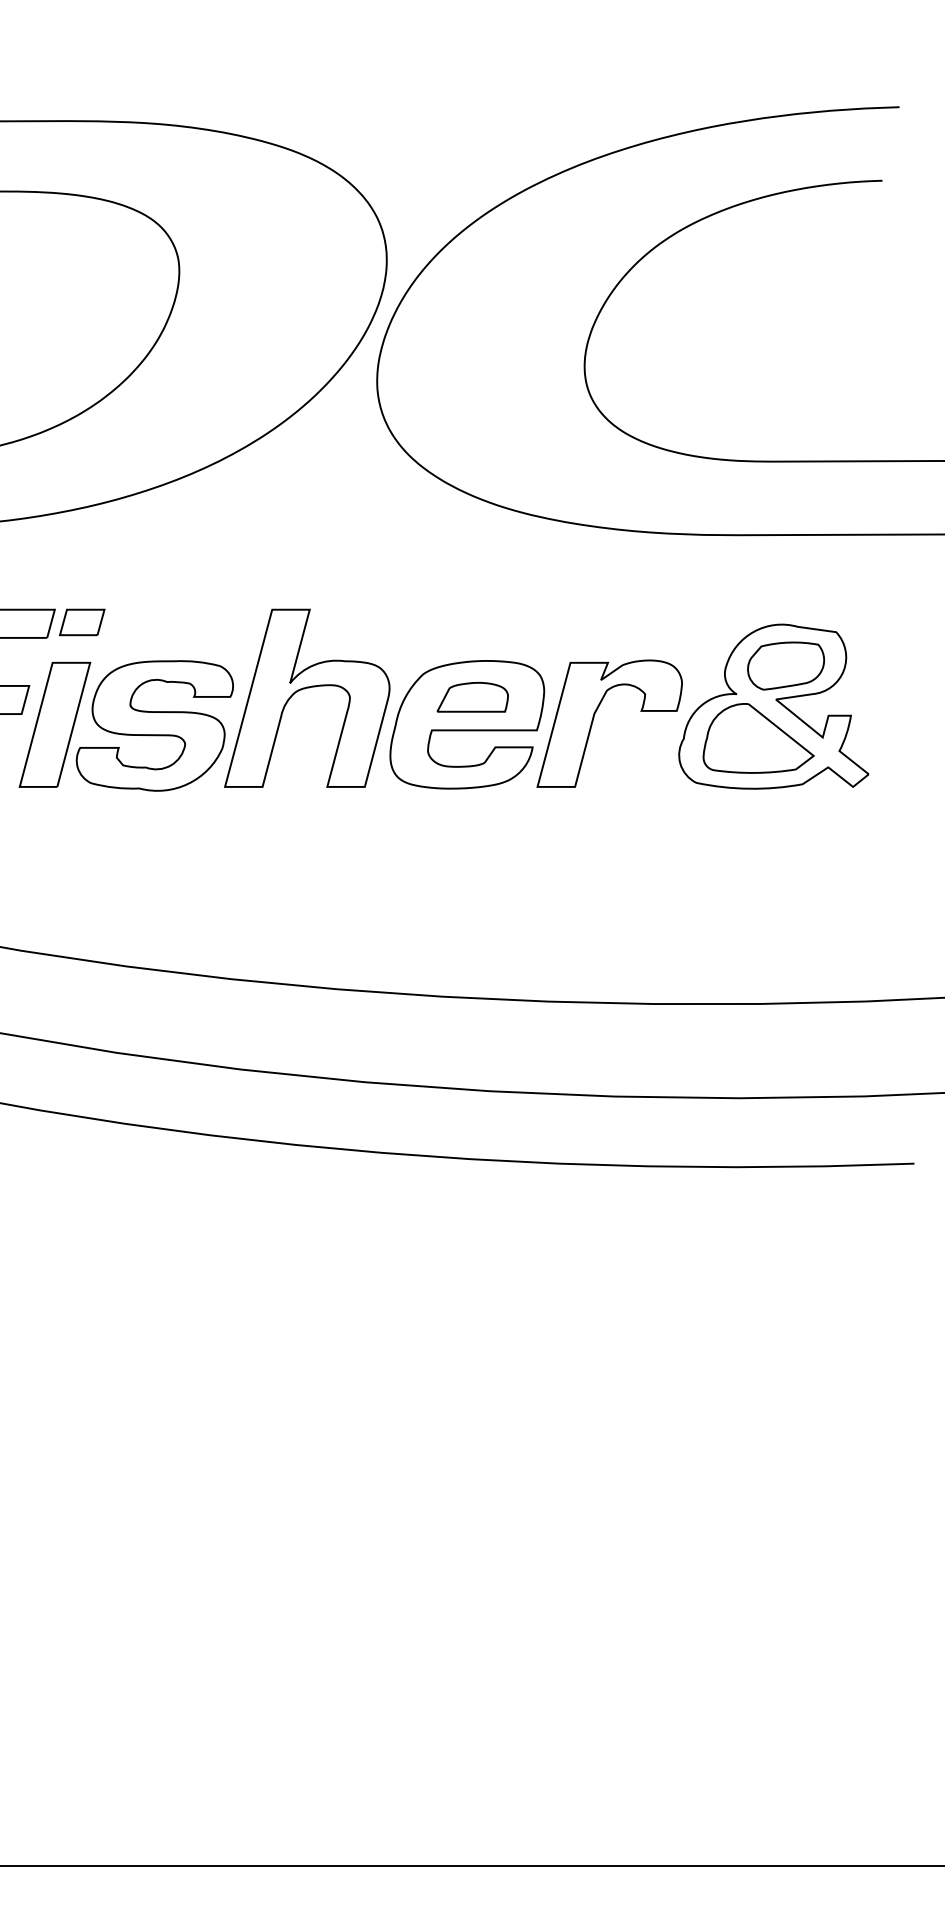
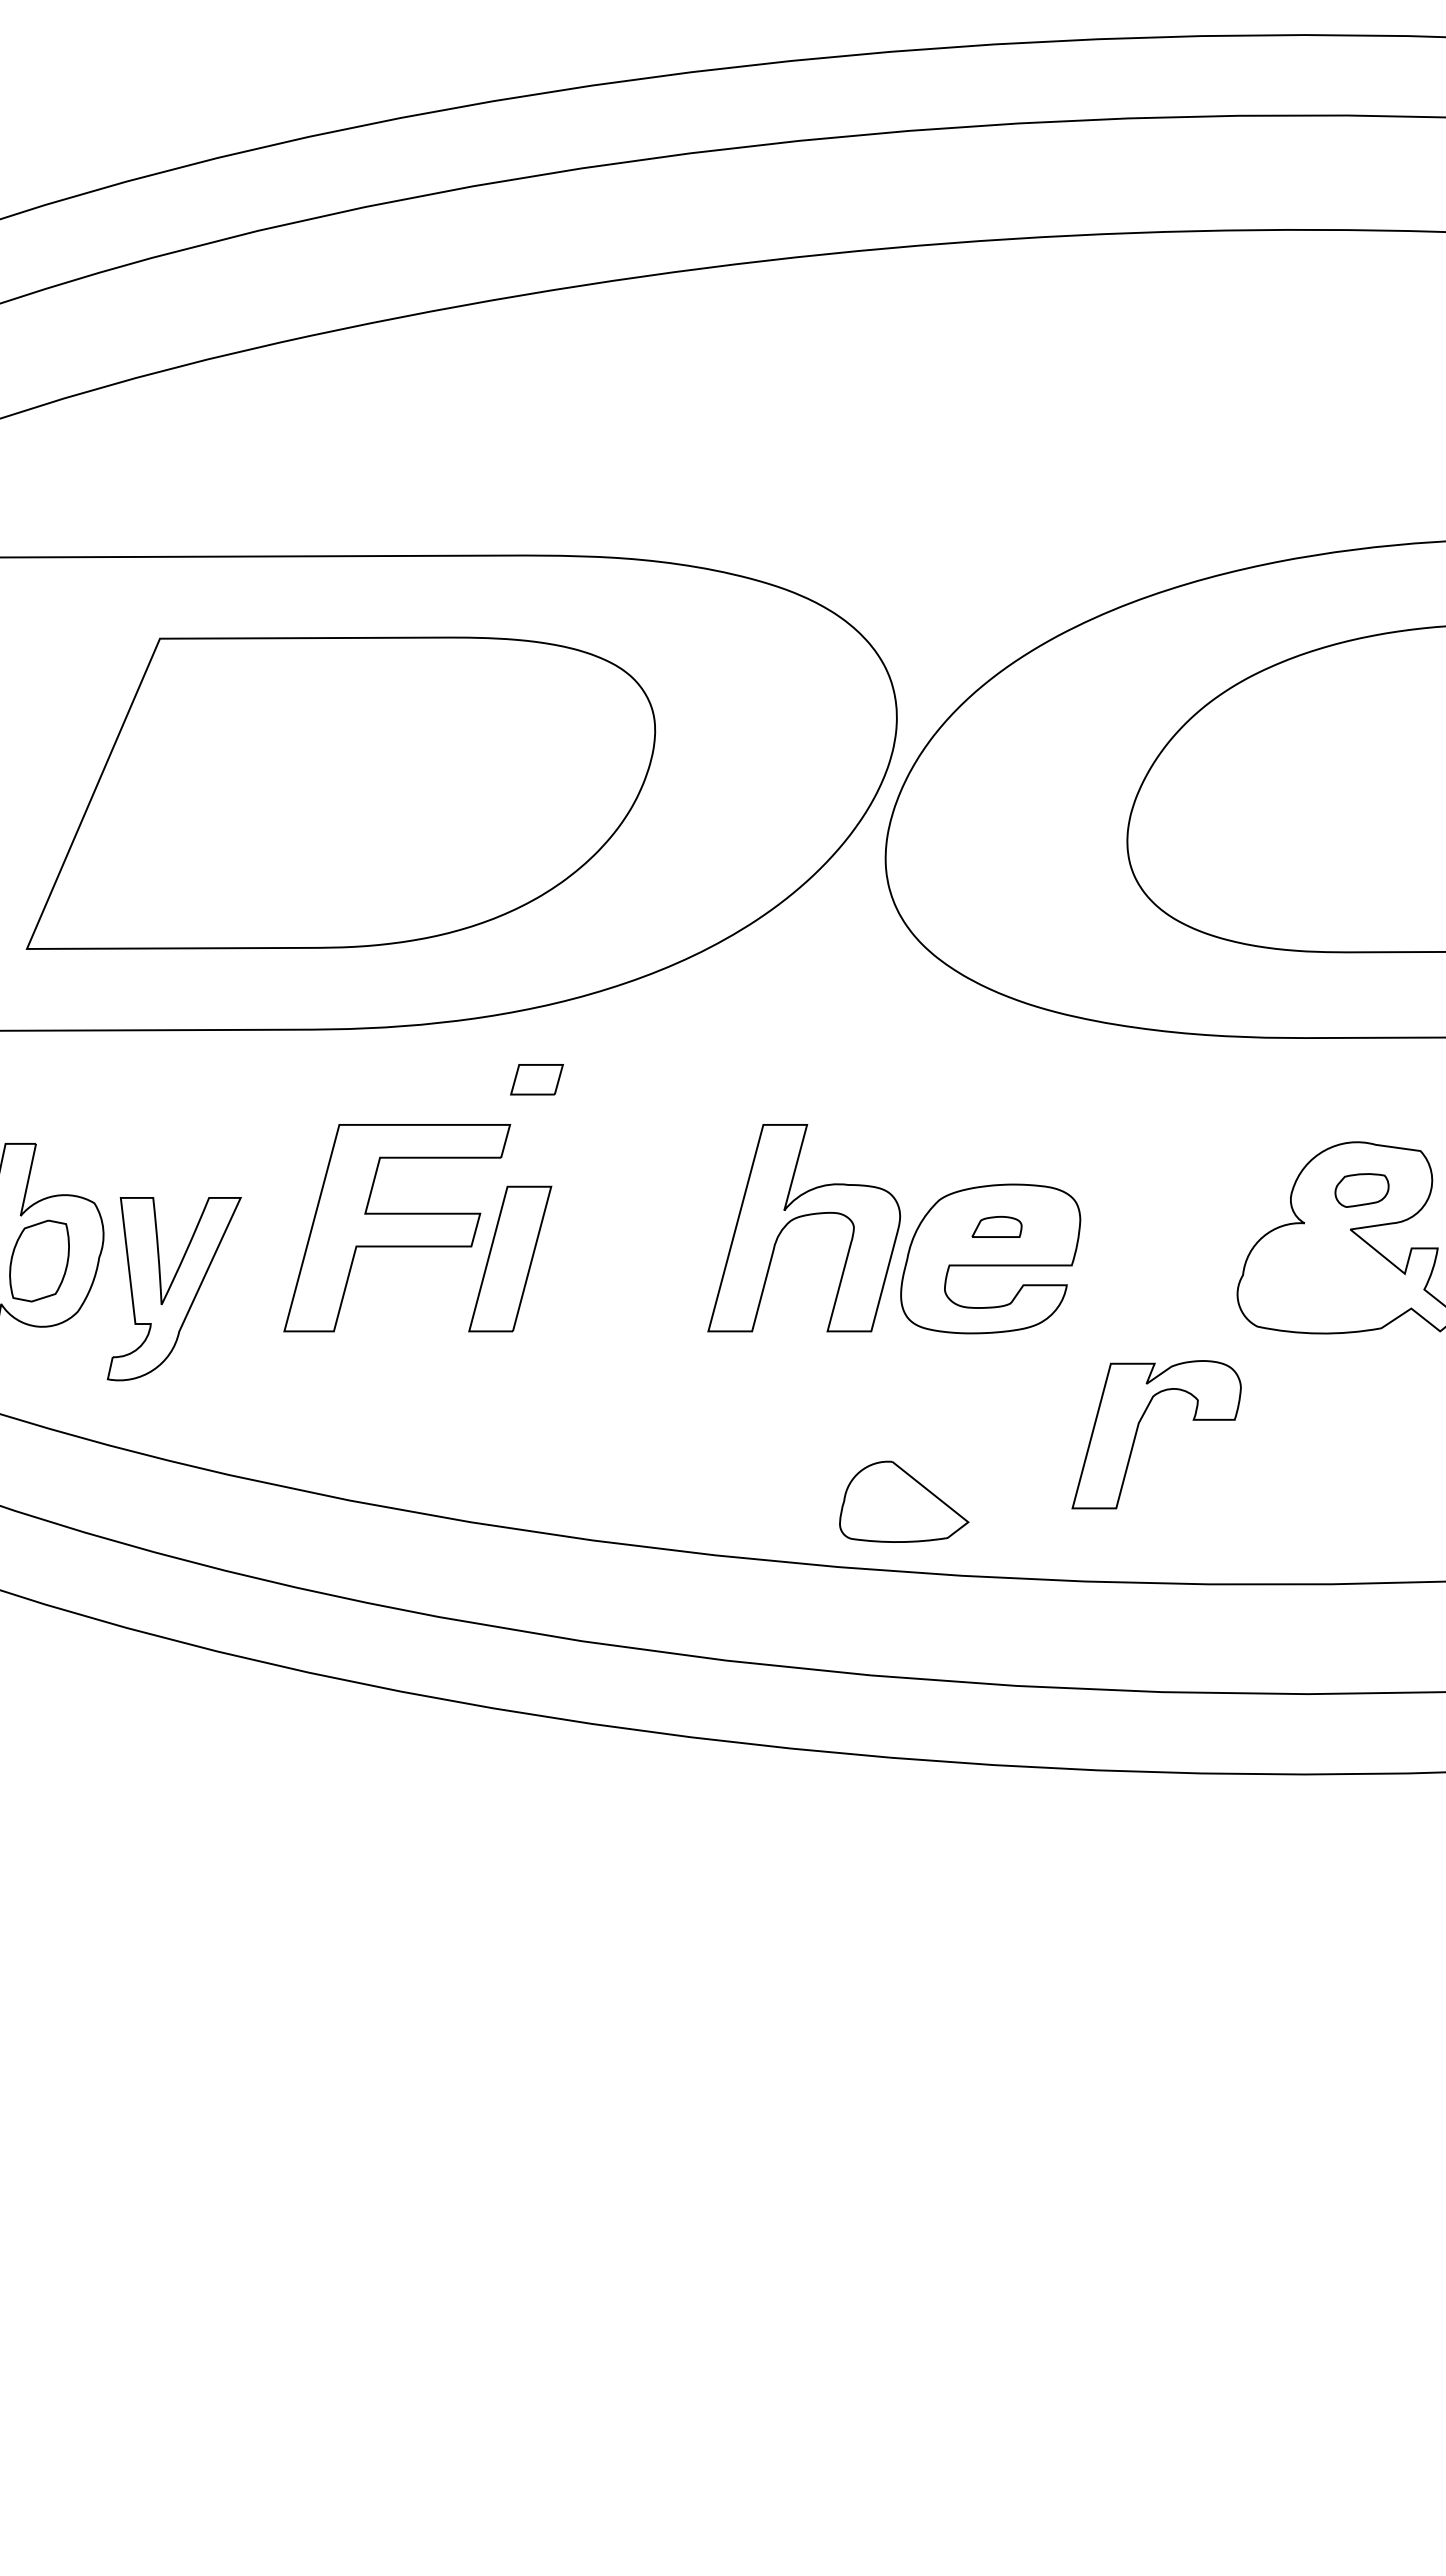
part: (81, 622) -> (536, 1079), moved
part: (785, 666) -> (1361, 1190), size x0.6
part: (472, 696) -> (996, 1226), size x0.6
part: (594, 718) -> (1138, 1428), moved
part: (154, 725) -> (626, 1259), removed
part: (758, 738) -> (904, 1501), moved

